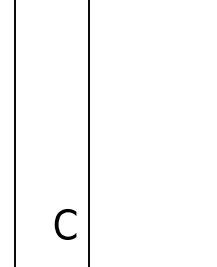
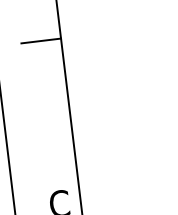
line: (66, 39) -> (40, 40), added

